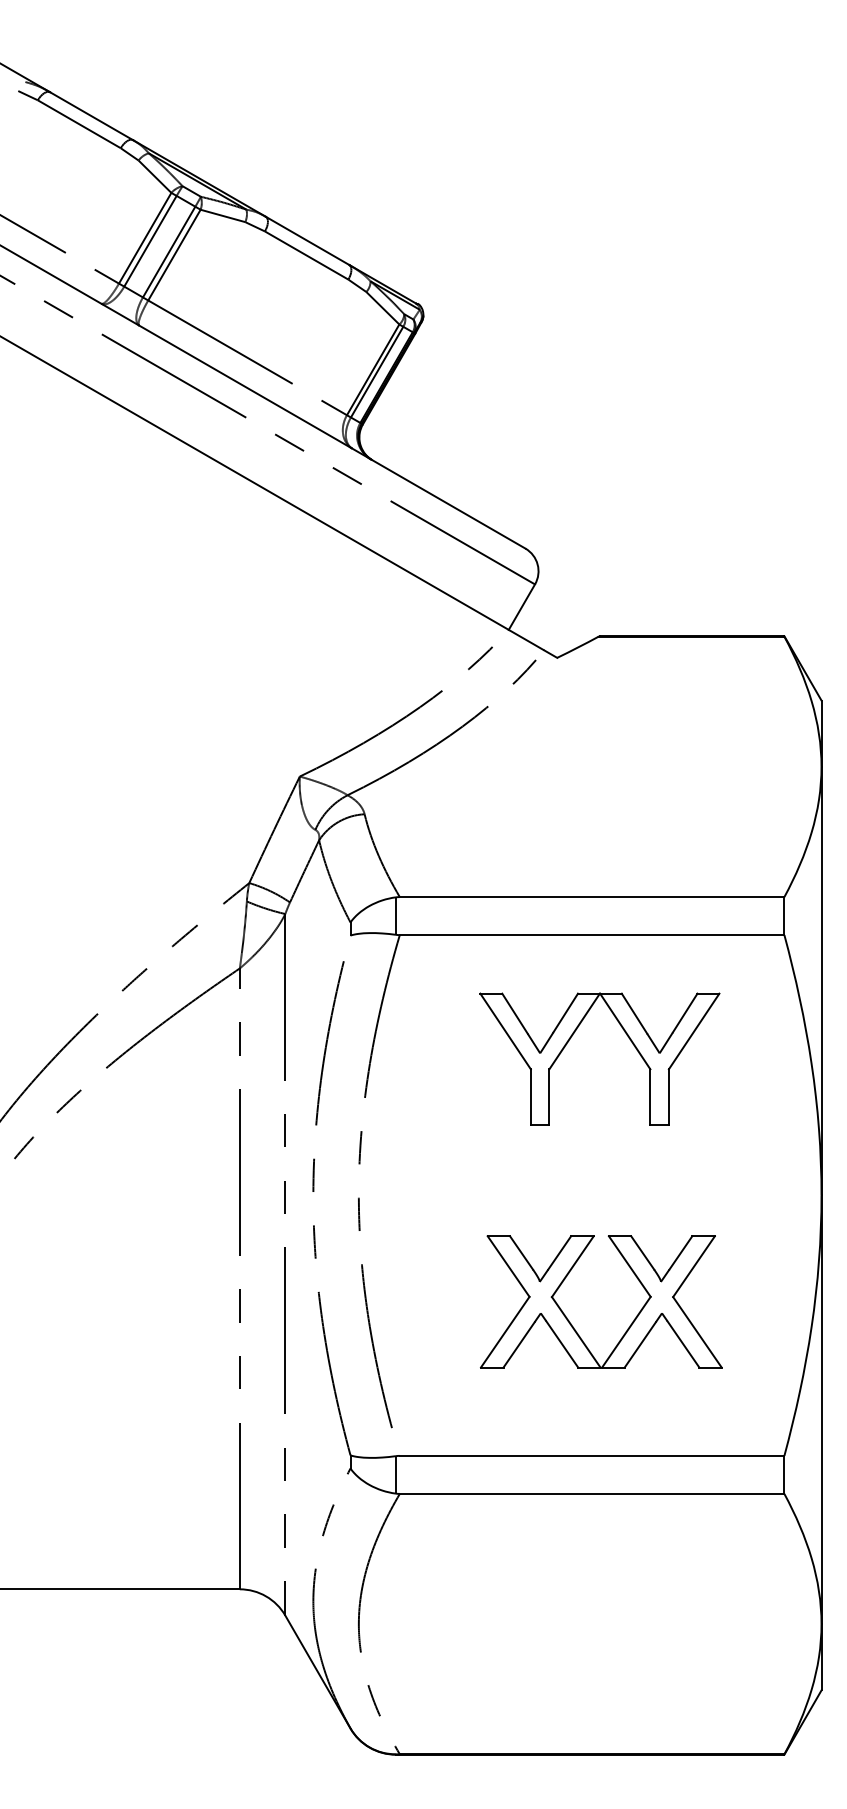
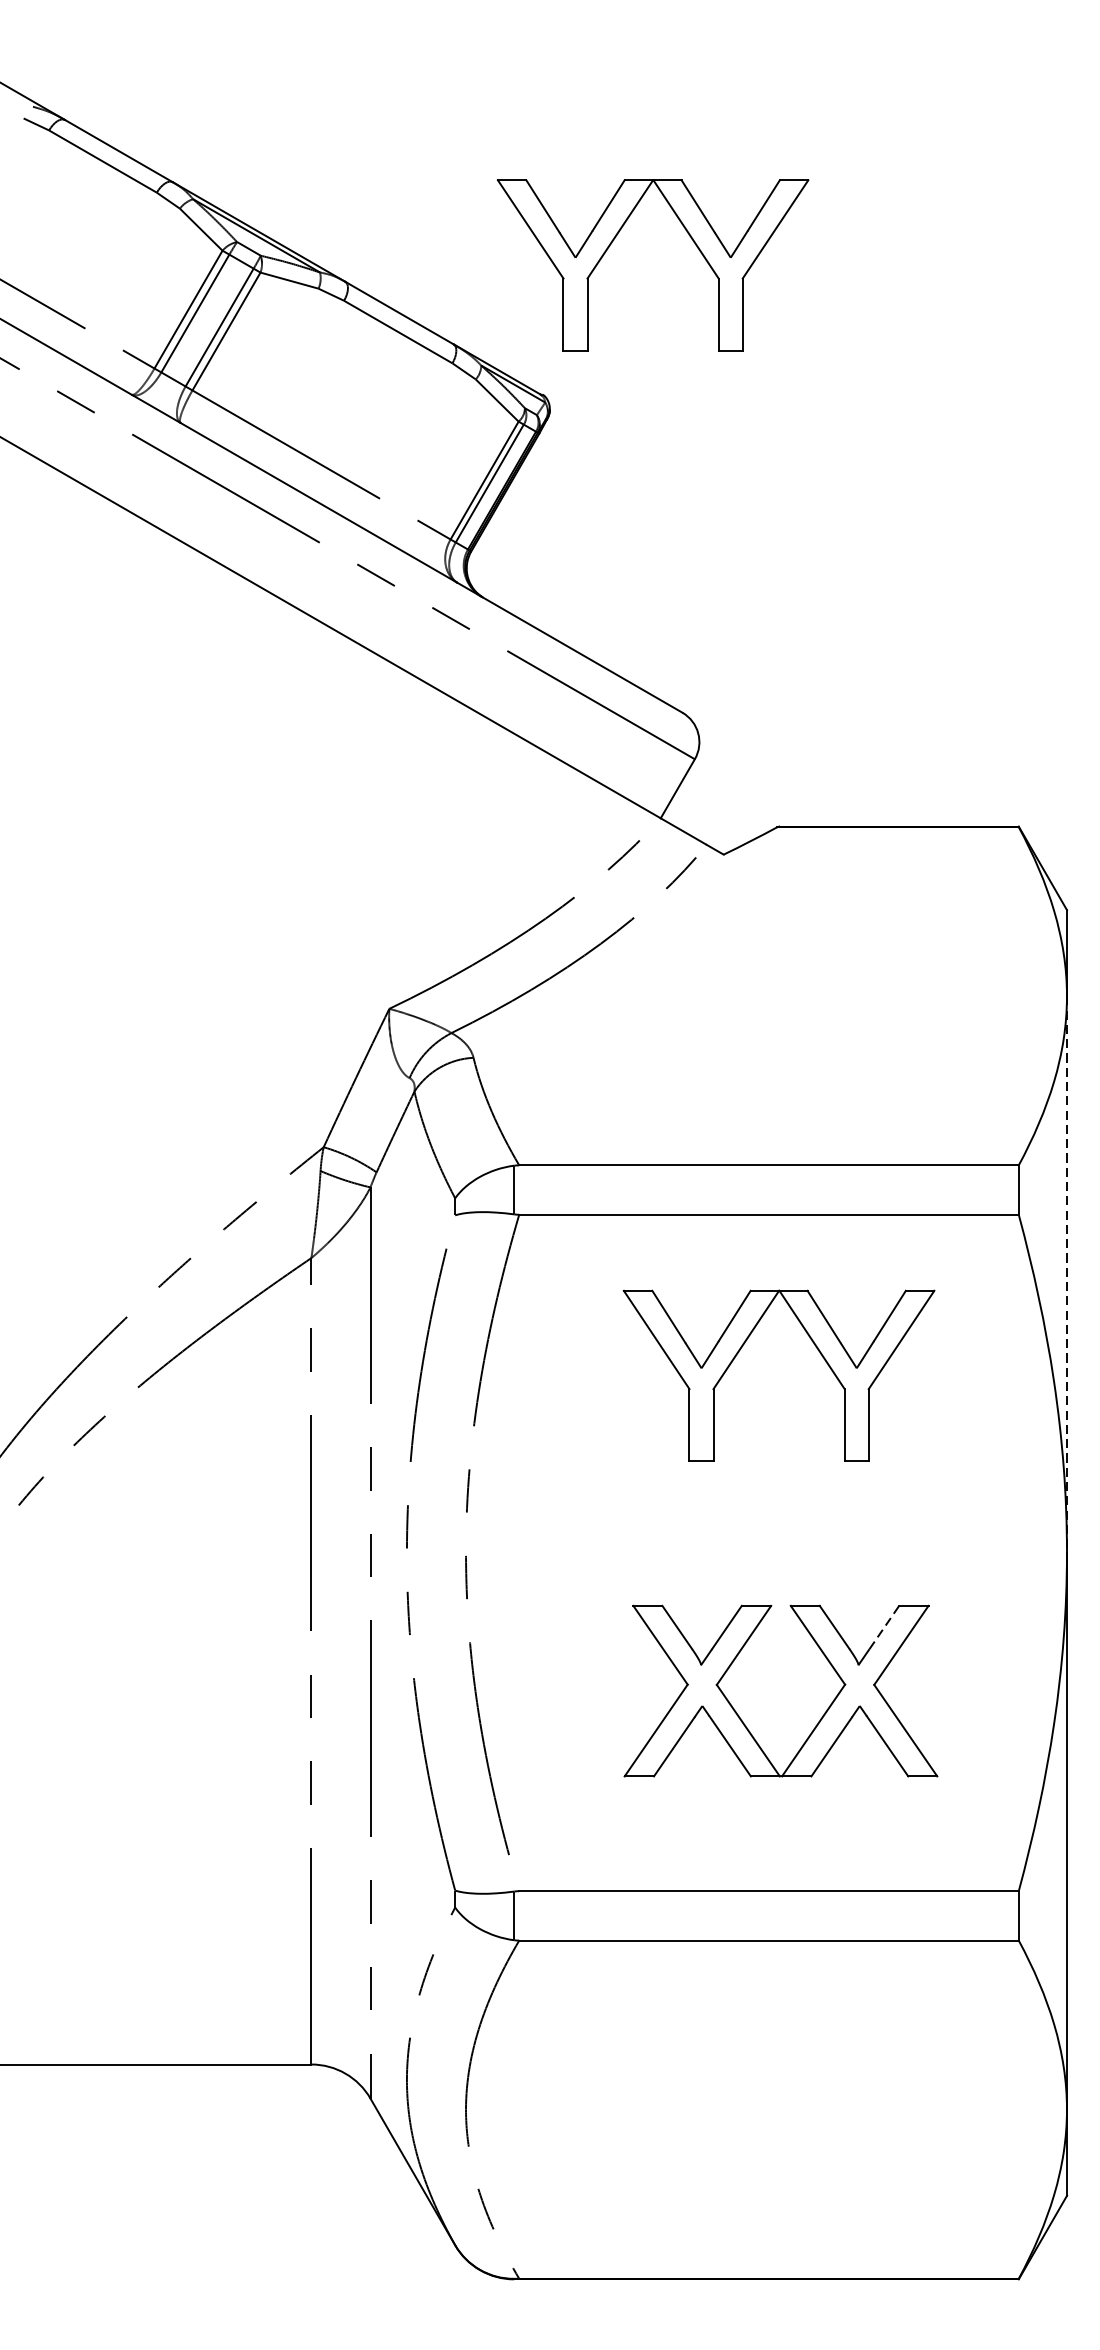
part: (474, 183) -> (616, 238), added
line: (821, 981) -> (1066, 1275), solid -> dashed
line: (681, 1252) -> (885, 1627), solid -> dashed

